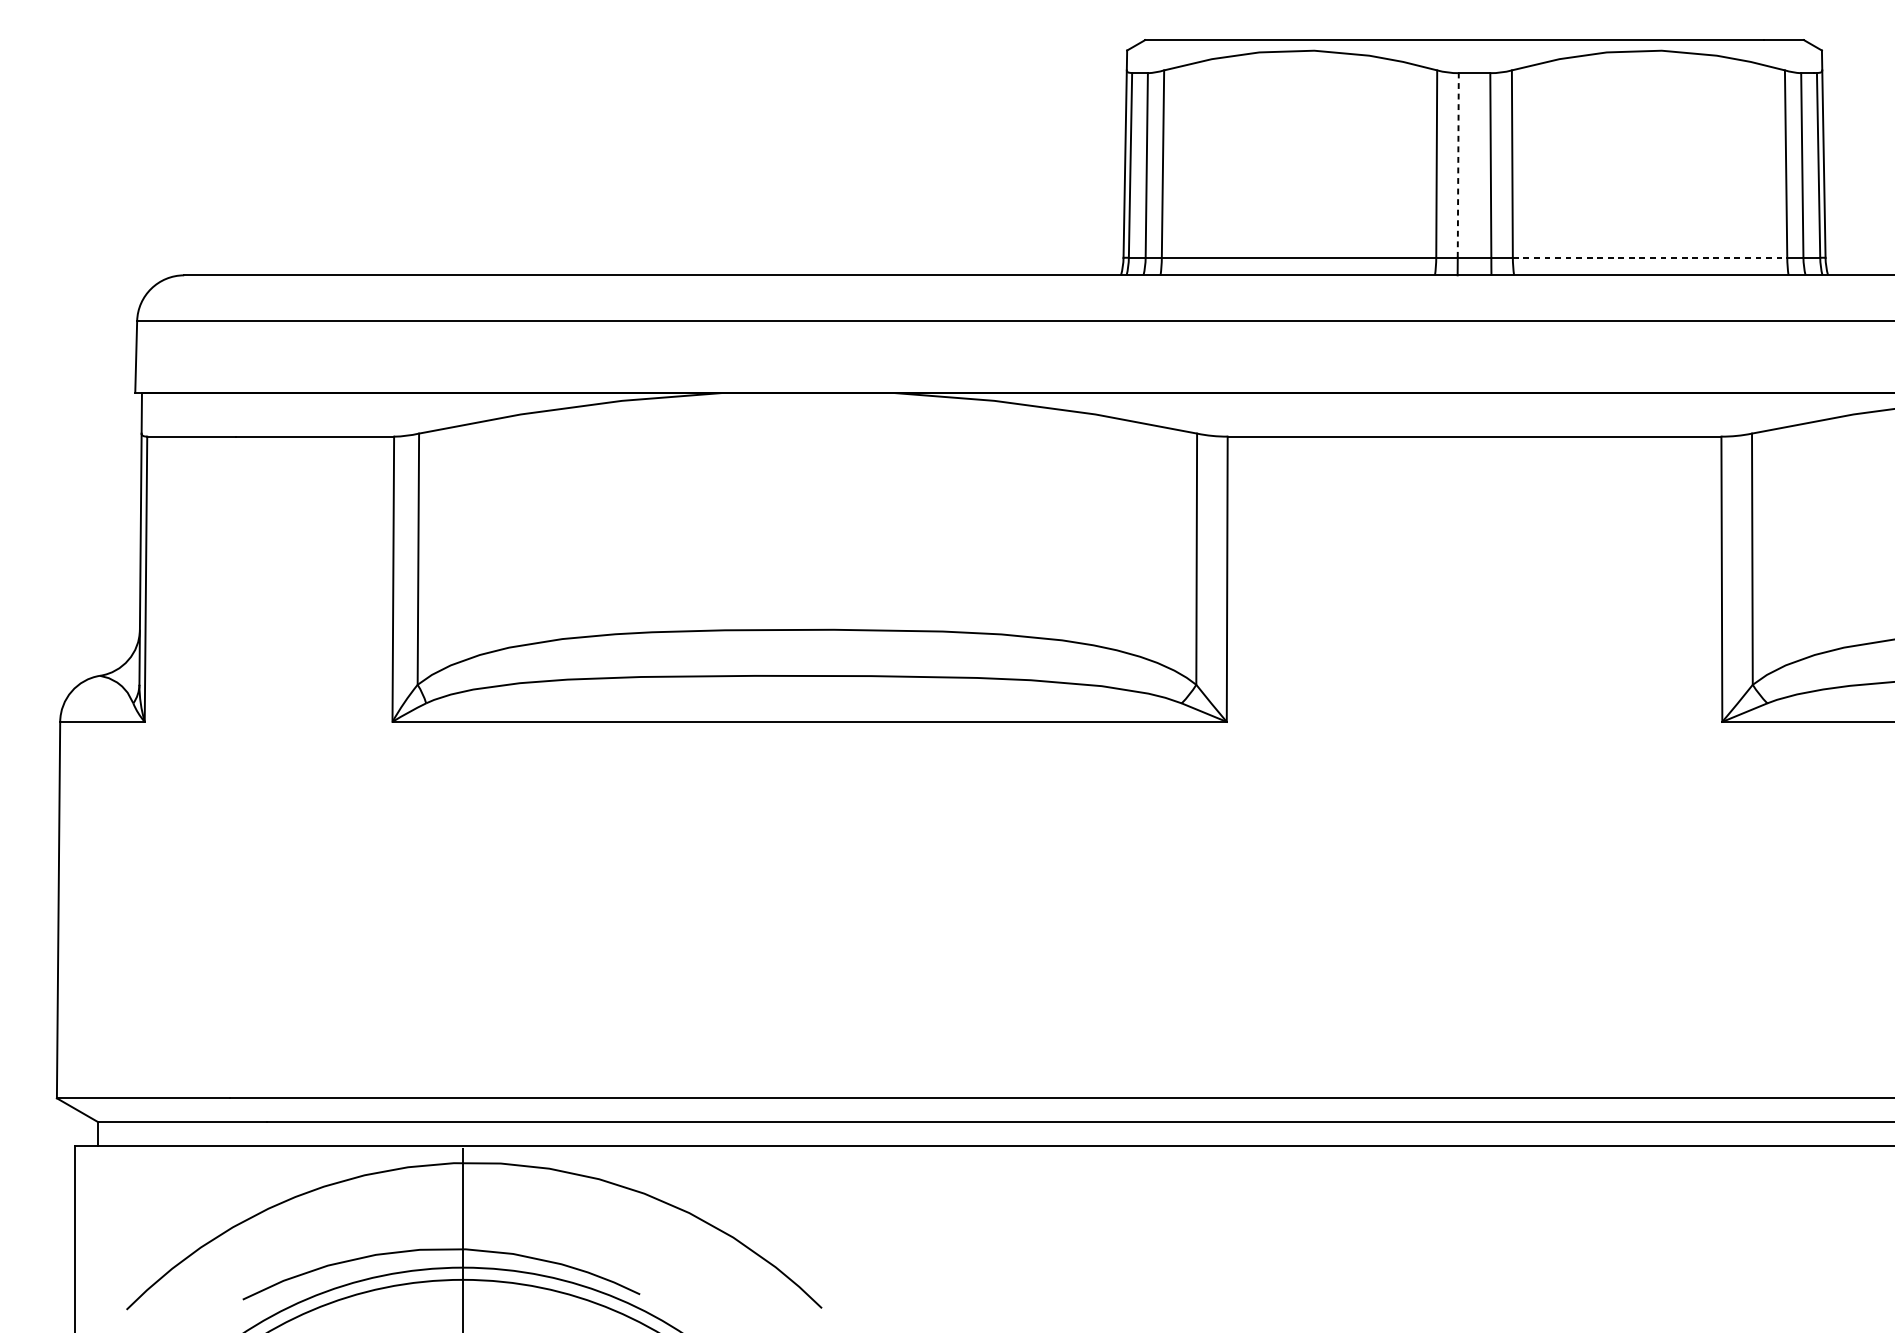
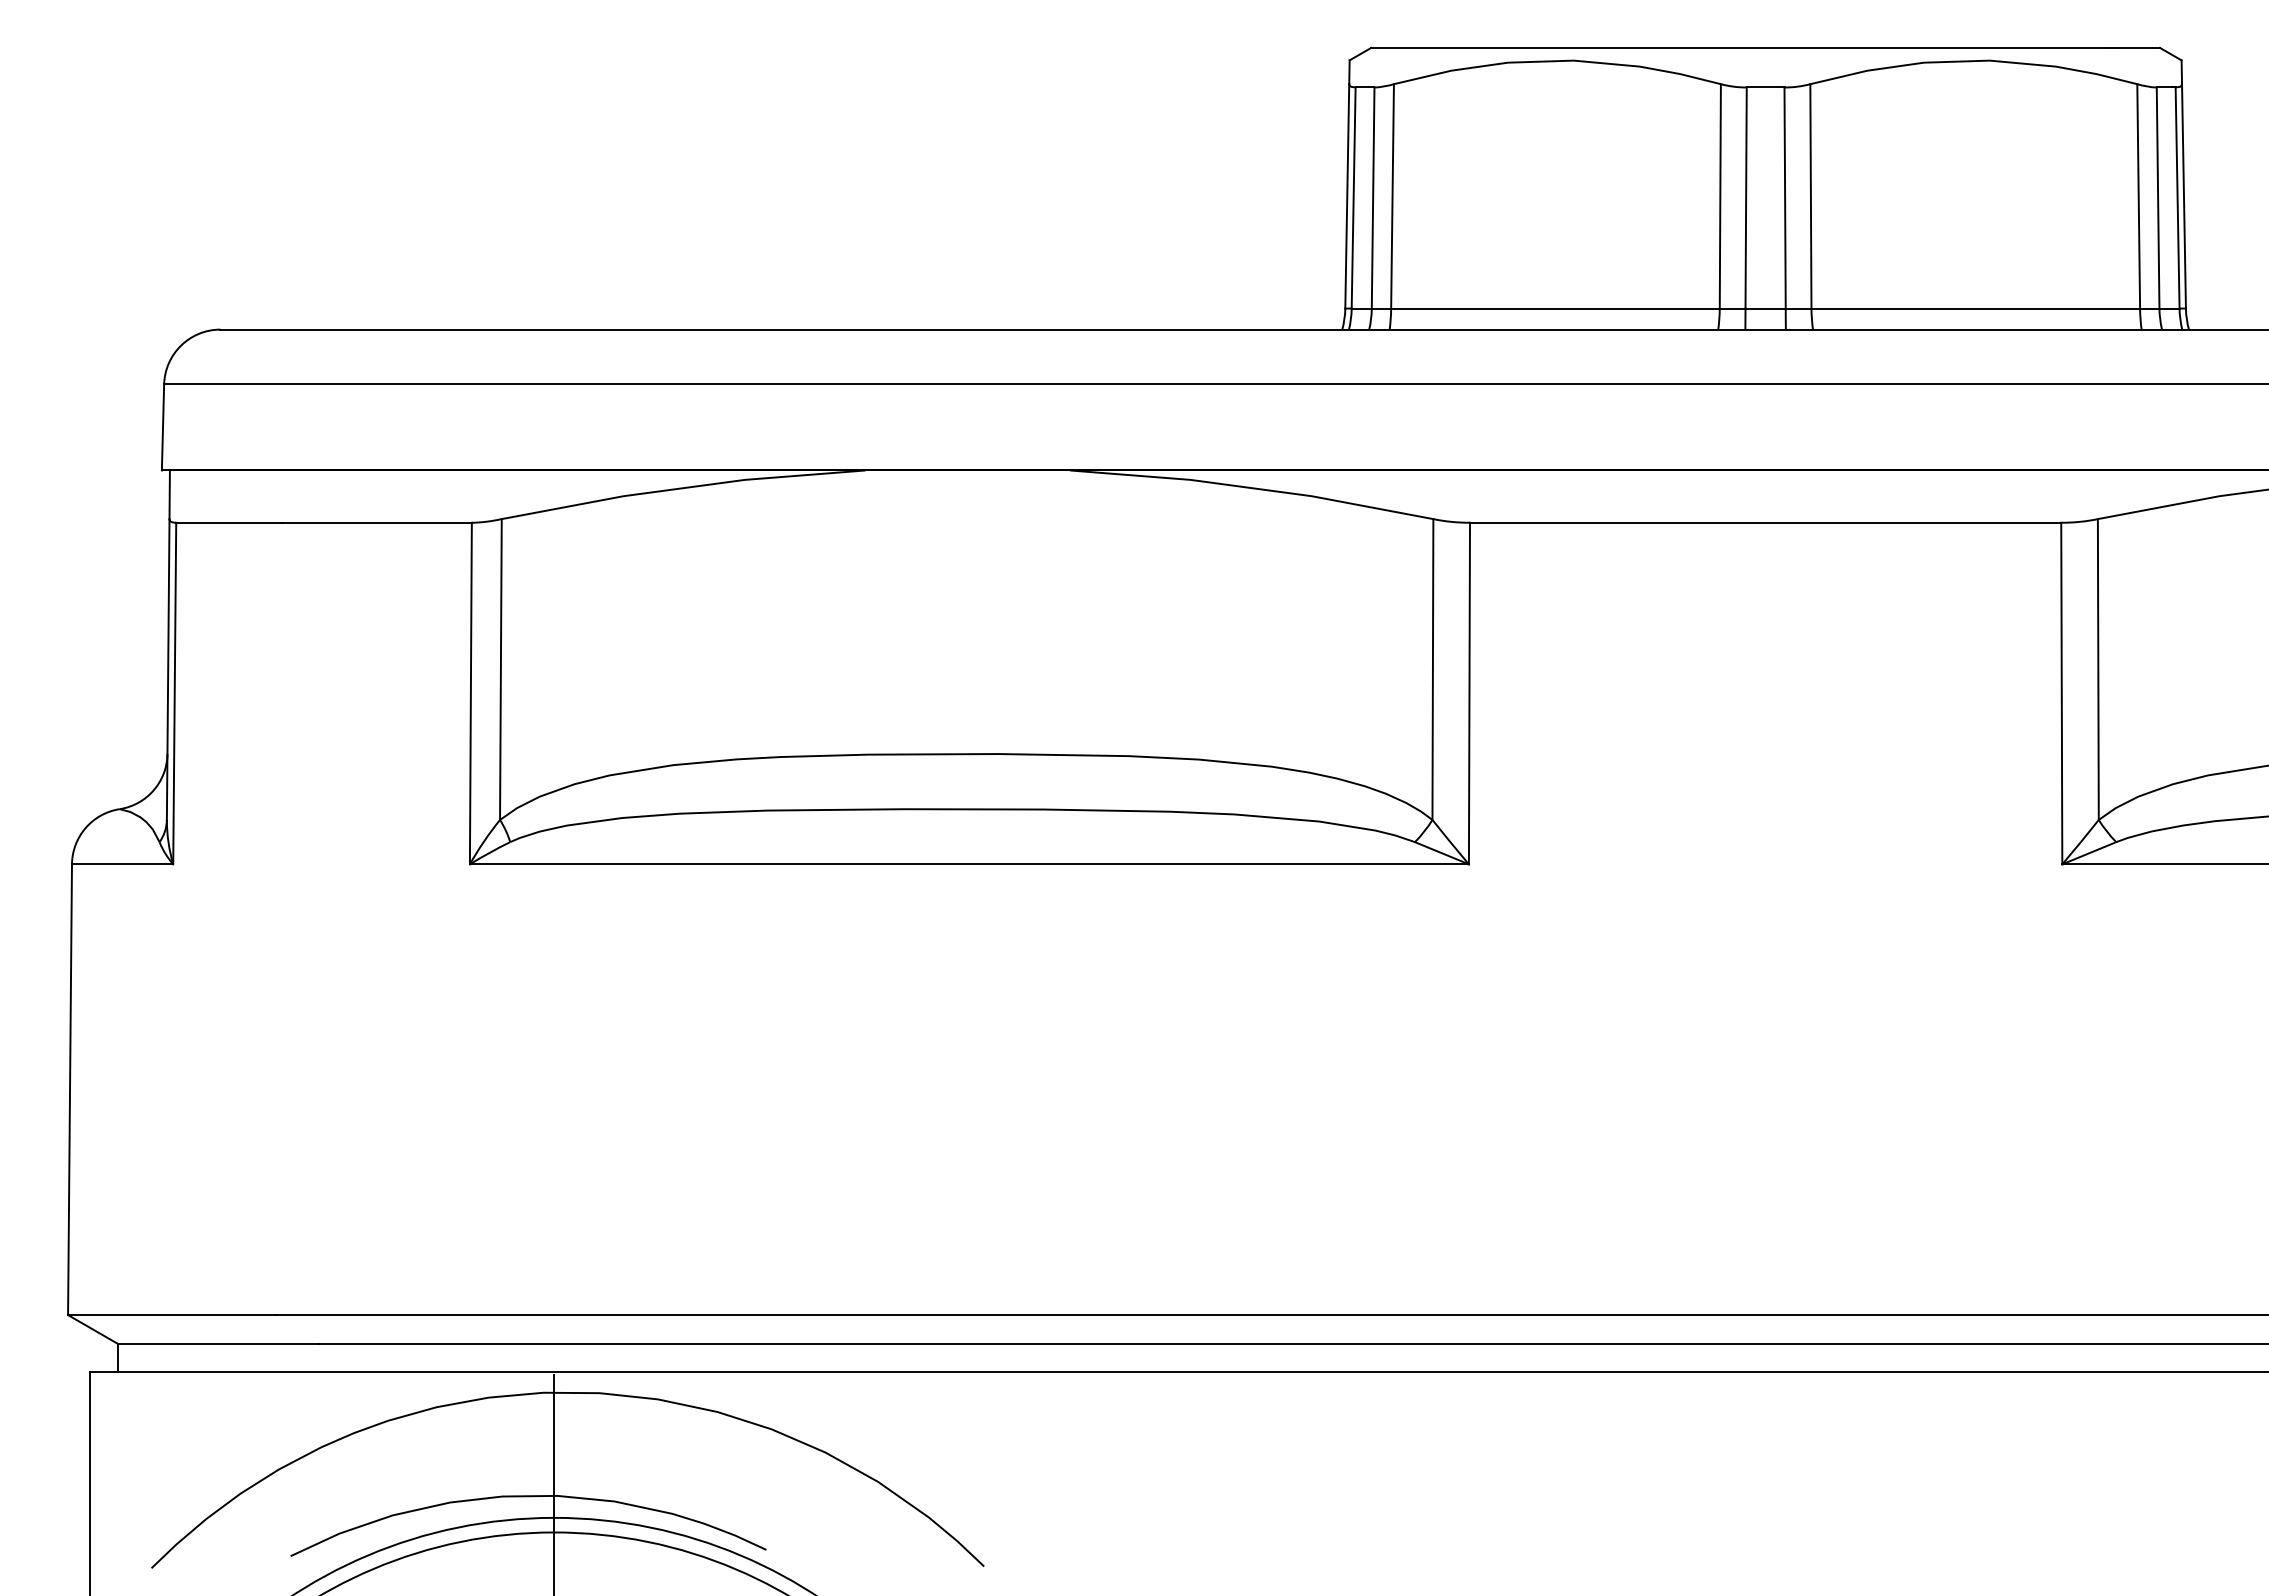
line: (1458, 165) -> (1746, 198), dashed -> solid
line: (1650, 257) -> (1976, 308), dashed -> solid

